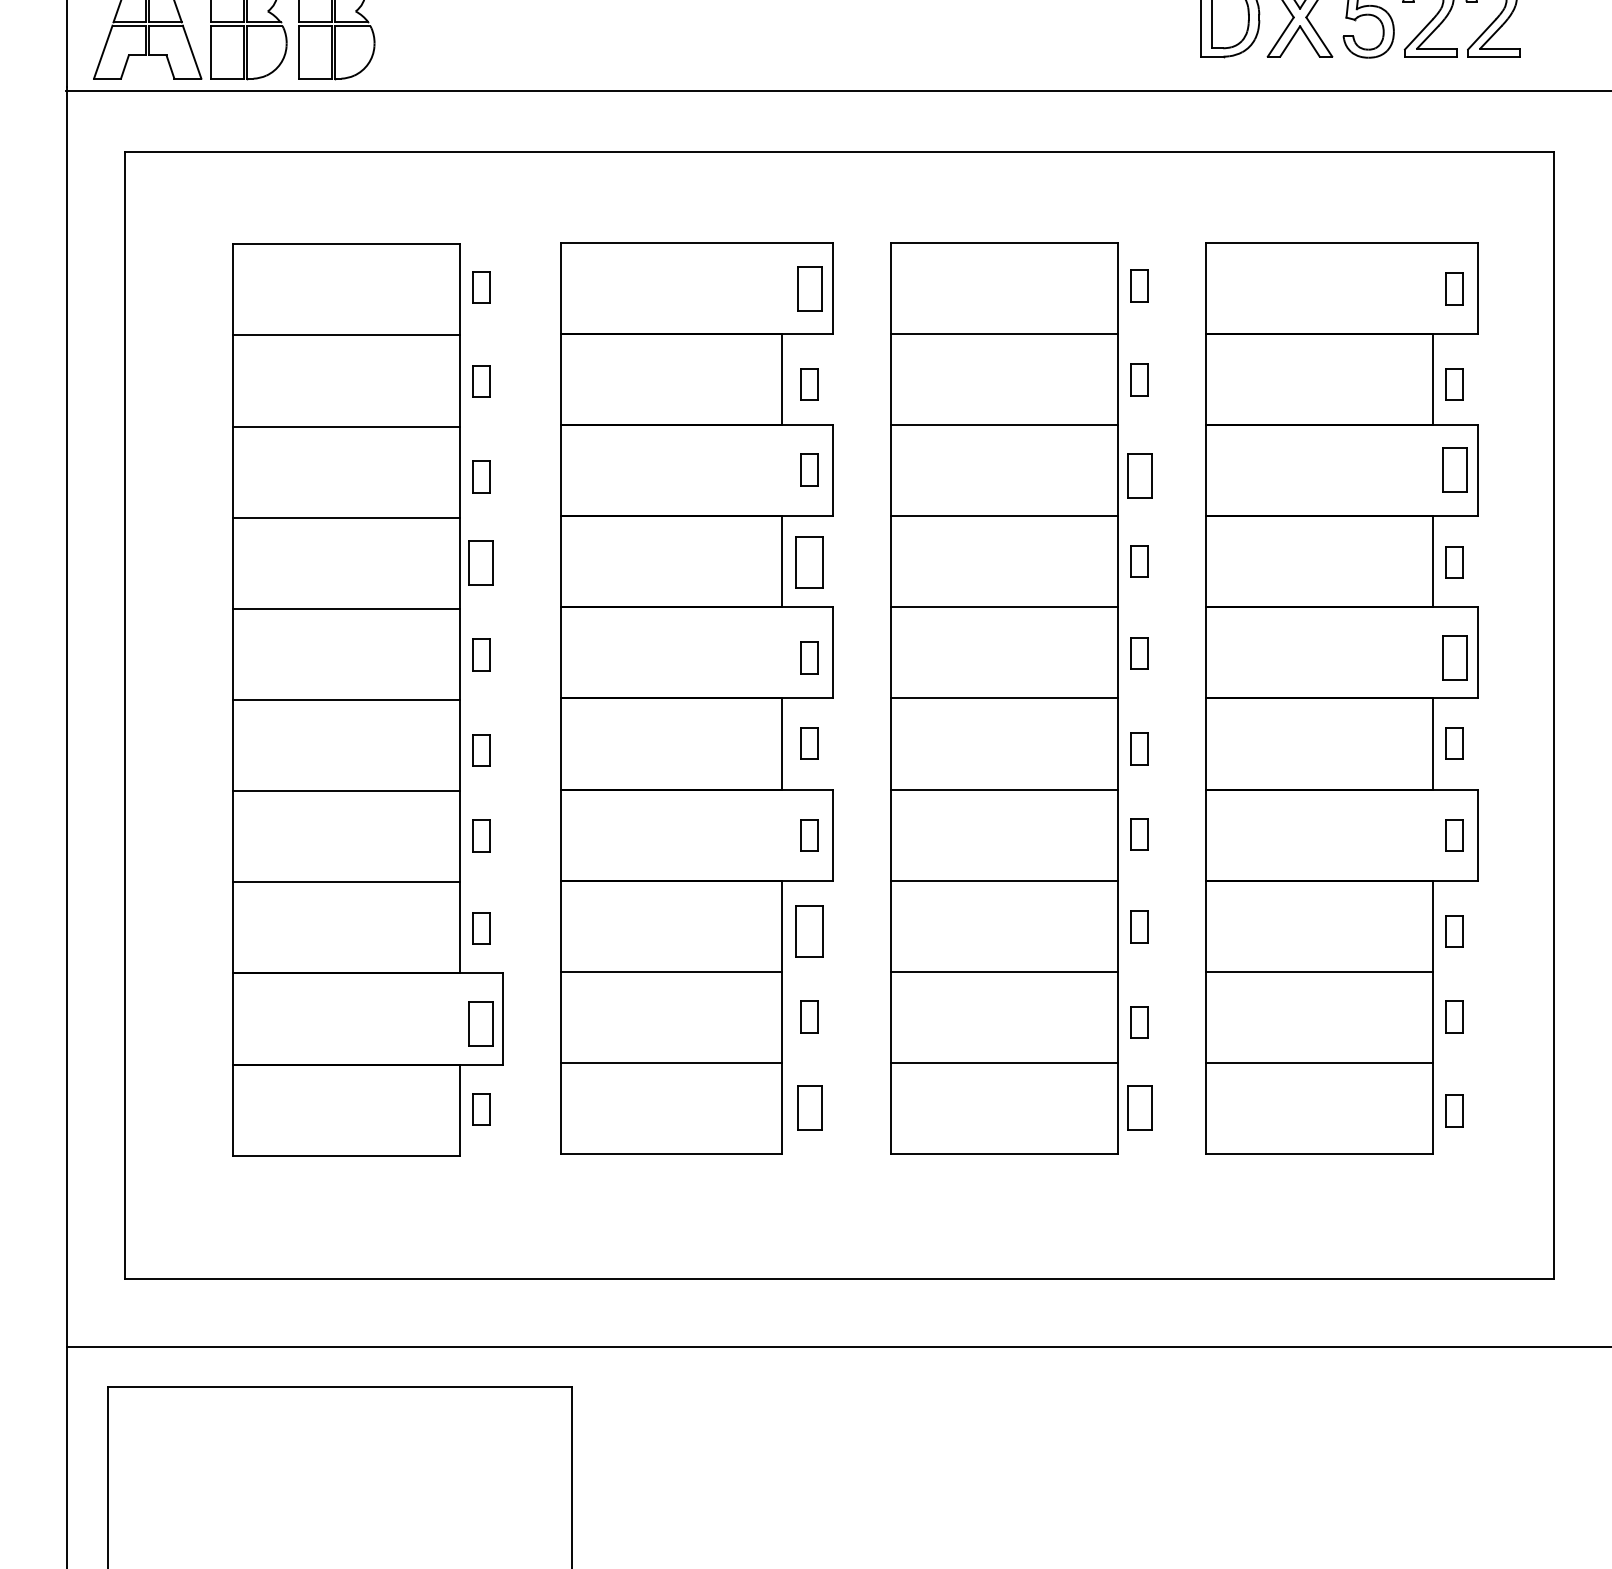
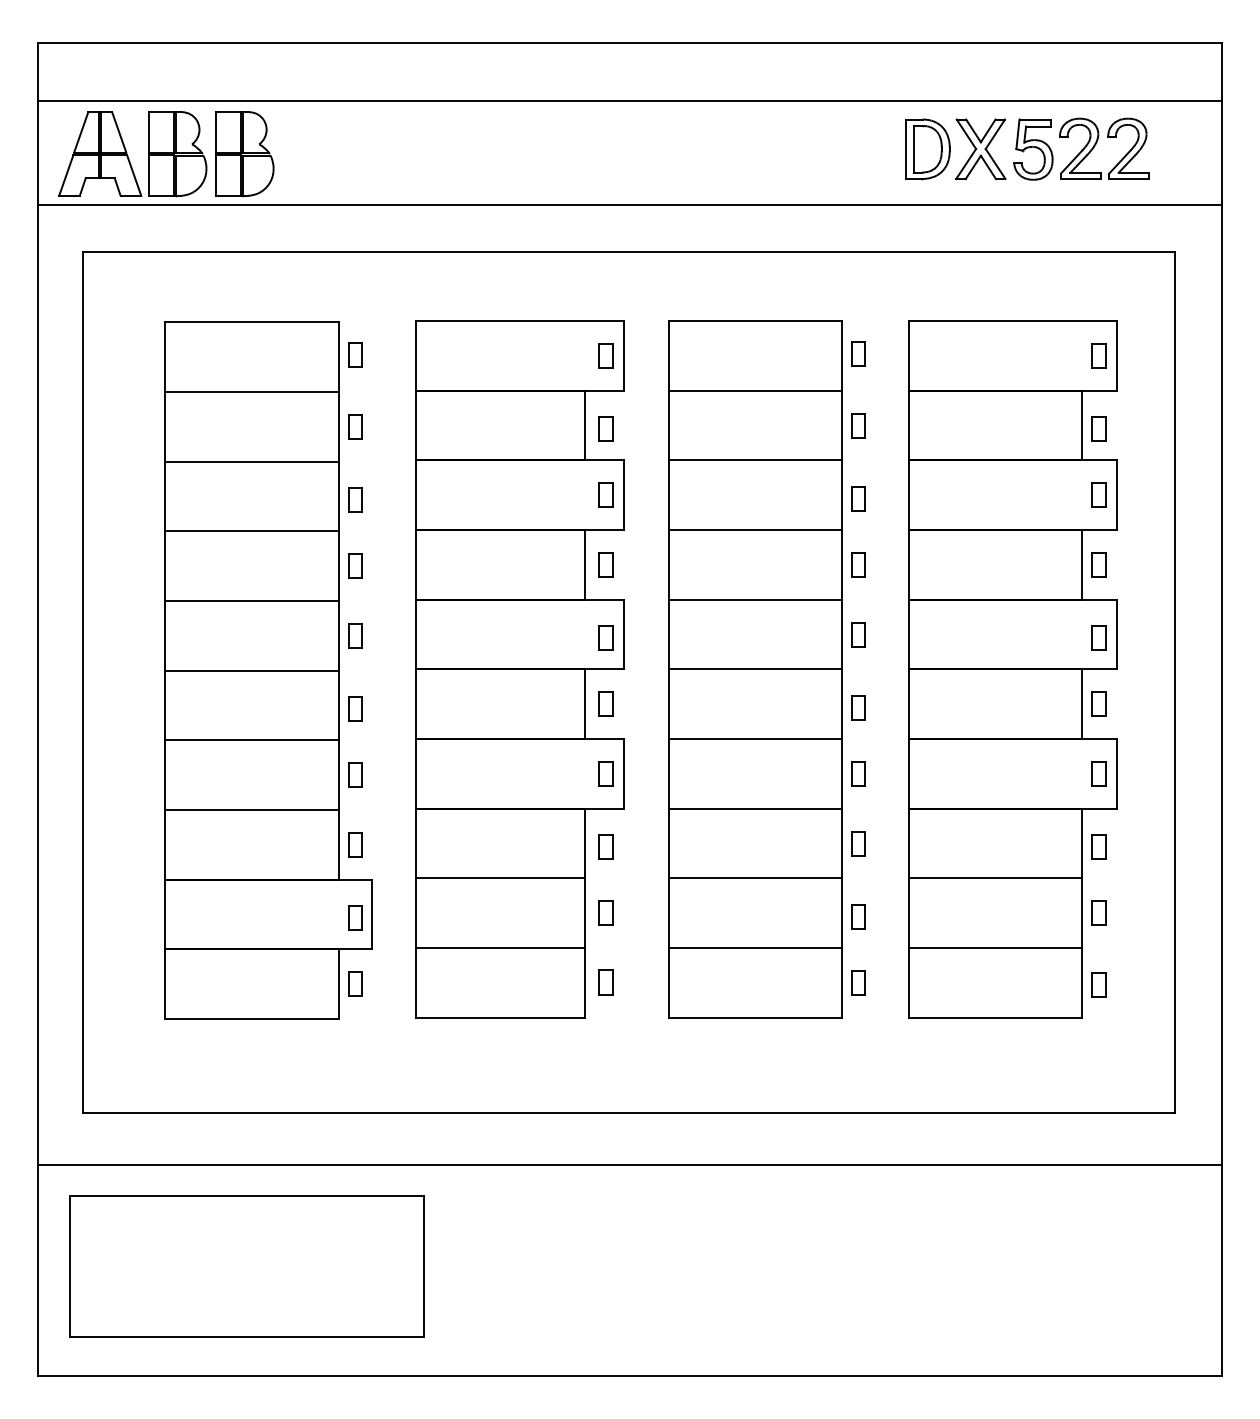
part: (808, 287) -> (605, 355), size x0.71
part: (1453, 469) -> (1098, 494), size x0.71
part: (1139, 474) -> (858, 498), size x0.71
part: (808, 561) -> (605, 564), size x0.62
part: (481, 562) -> (355, 565), size x0.71
part: (1453, 656) -> (1098, 637), size x0.71
part: (808, 930) -> (605, 846), size x0.62
part: (481, 1023) -> (355, 917), size x0.71
part: (808, 1108) -> (605, 982), size x0.71
part: (1139, 1108) -> (858, 982), size x0.71

